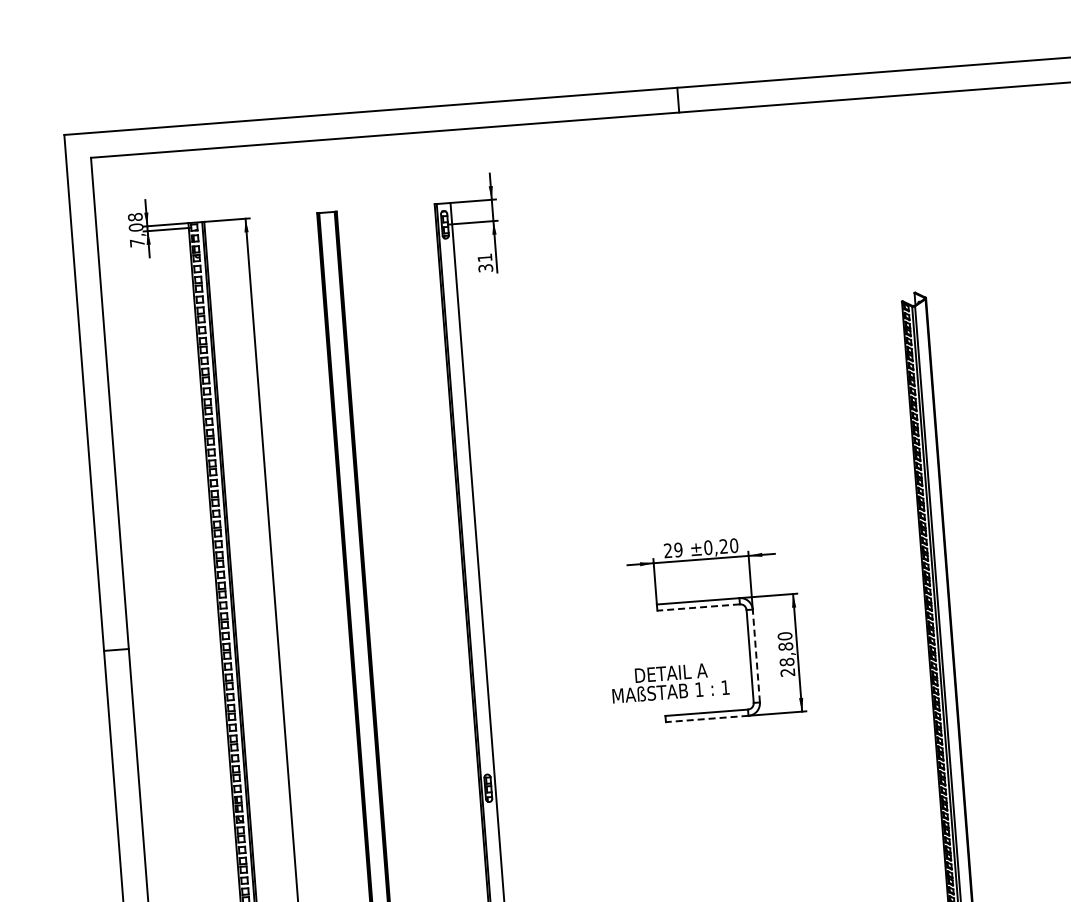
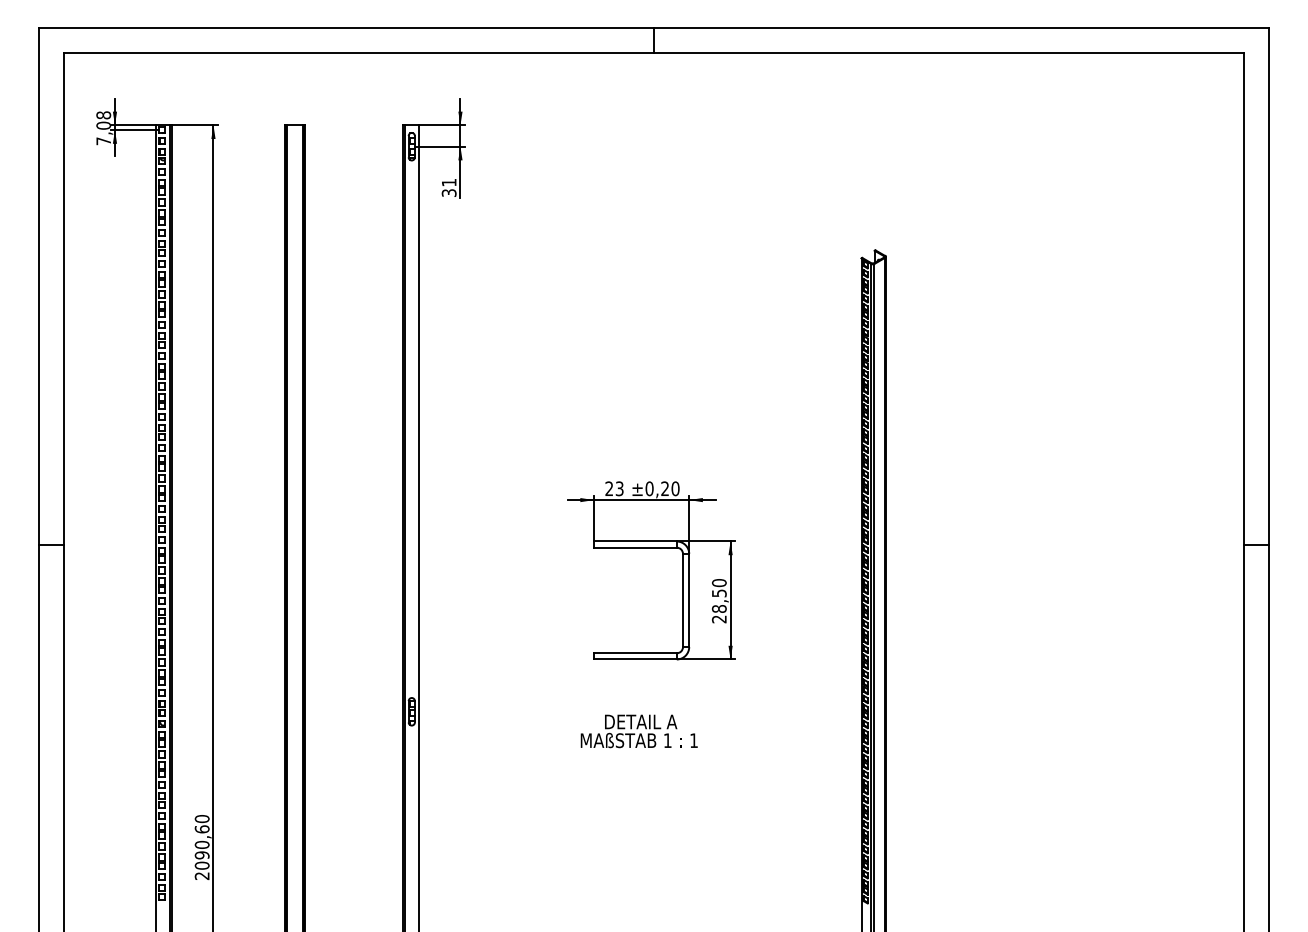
text: (678, 549) -> (619, 488), 29 -> 23
line: (697, 607) -> (634, 547), dashed -> solid
text: (785, 646) -> (718, 593), 28,80 -> 28,50
line: (756, 656) -> (689, 600), dashed -> solid
text: (669, 682) -> (638, 731), moved
line: (706, 719) -> (634, 659), dashed -> solid

